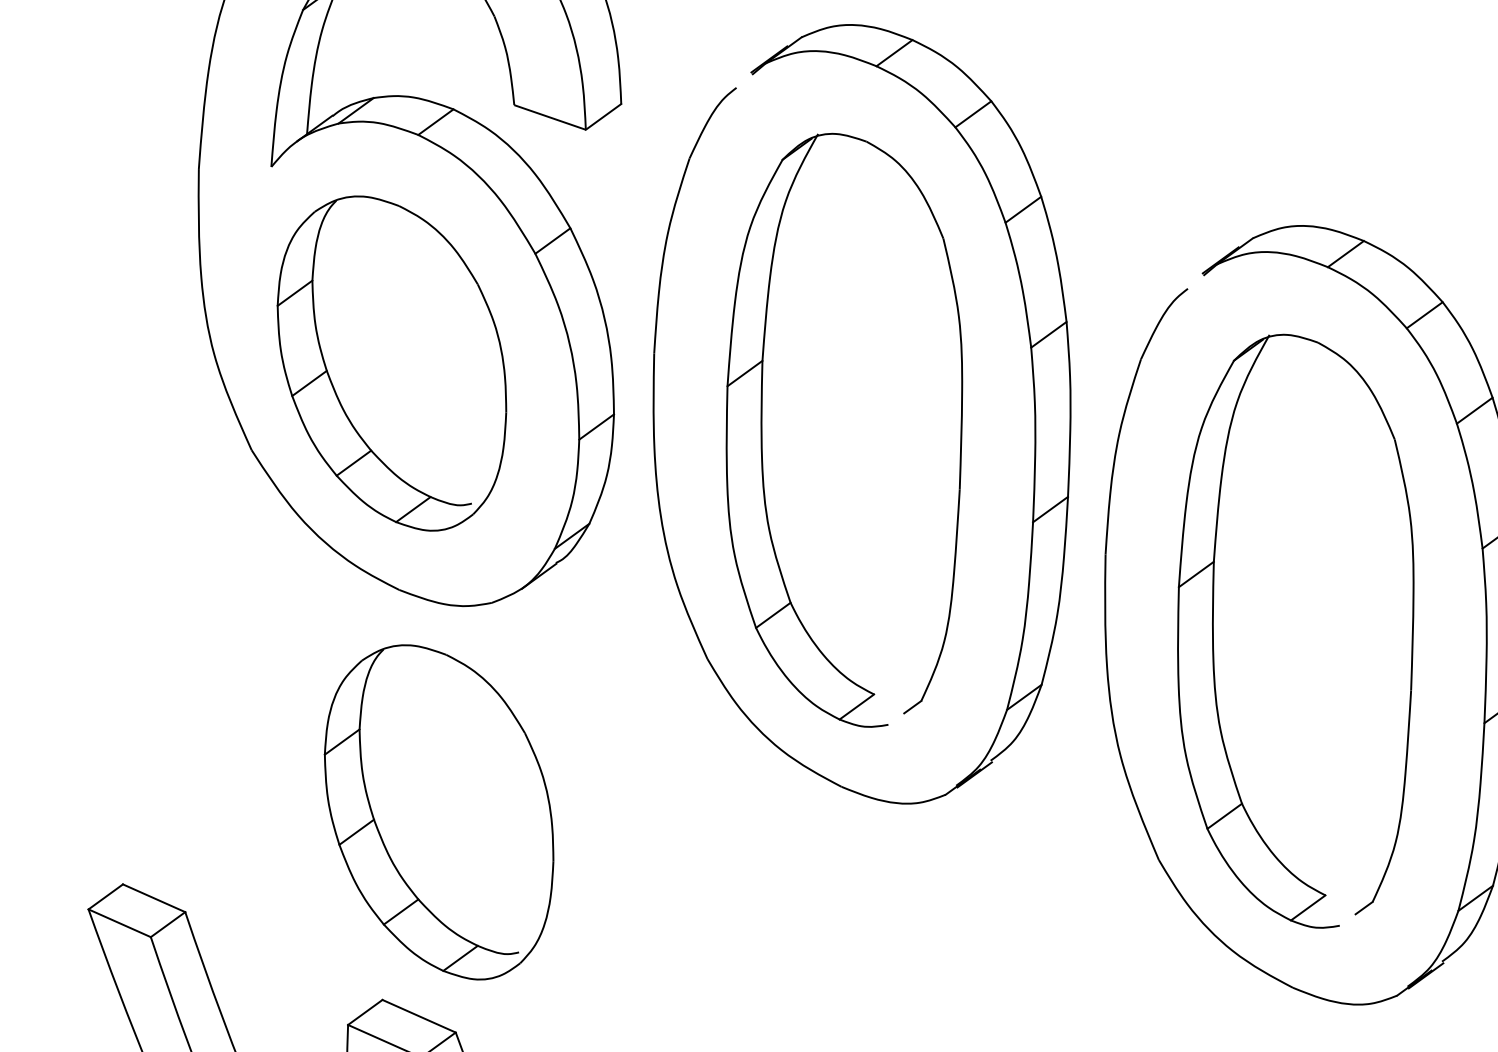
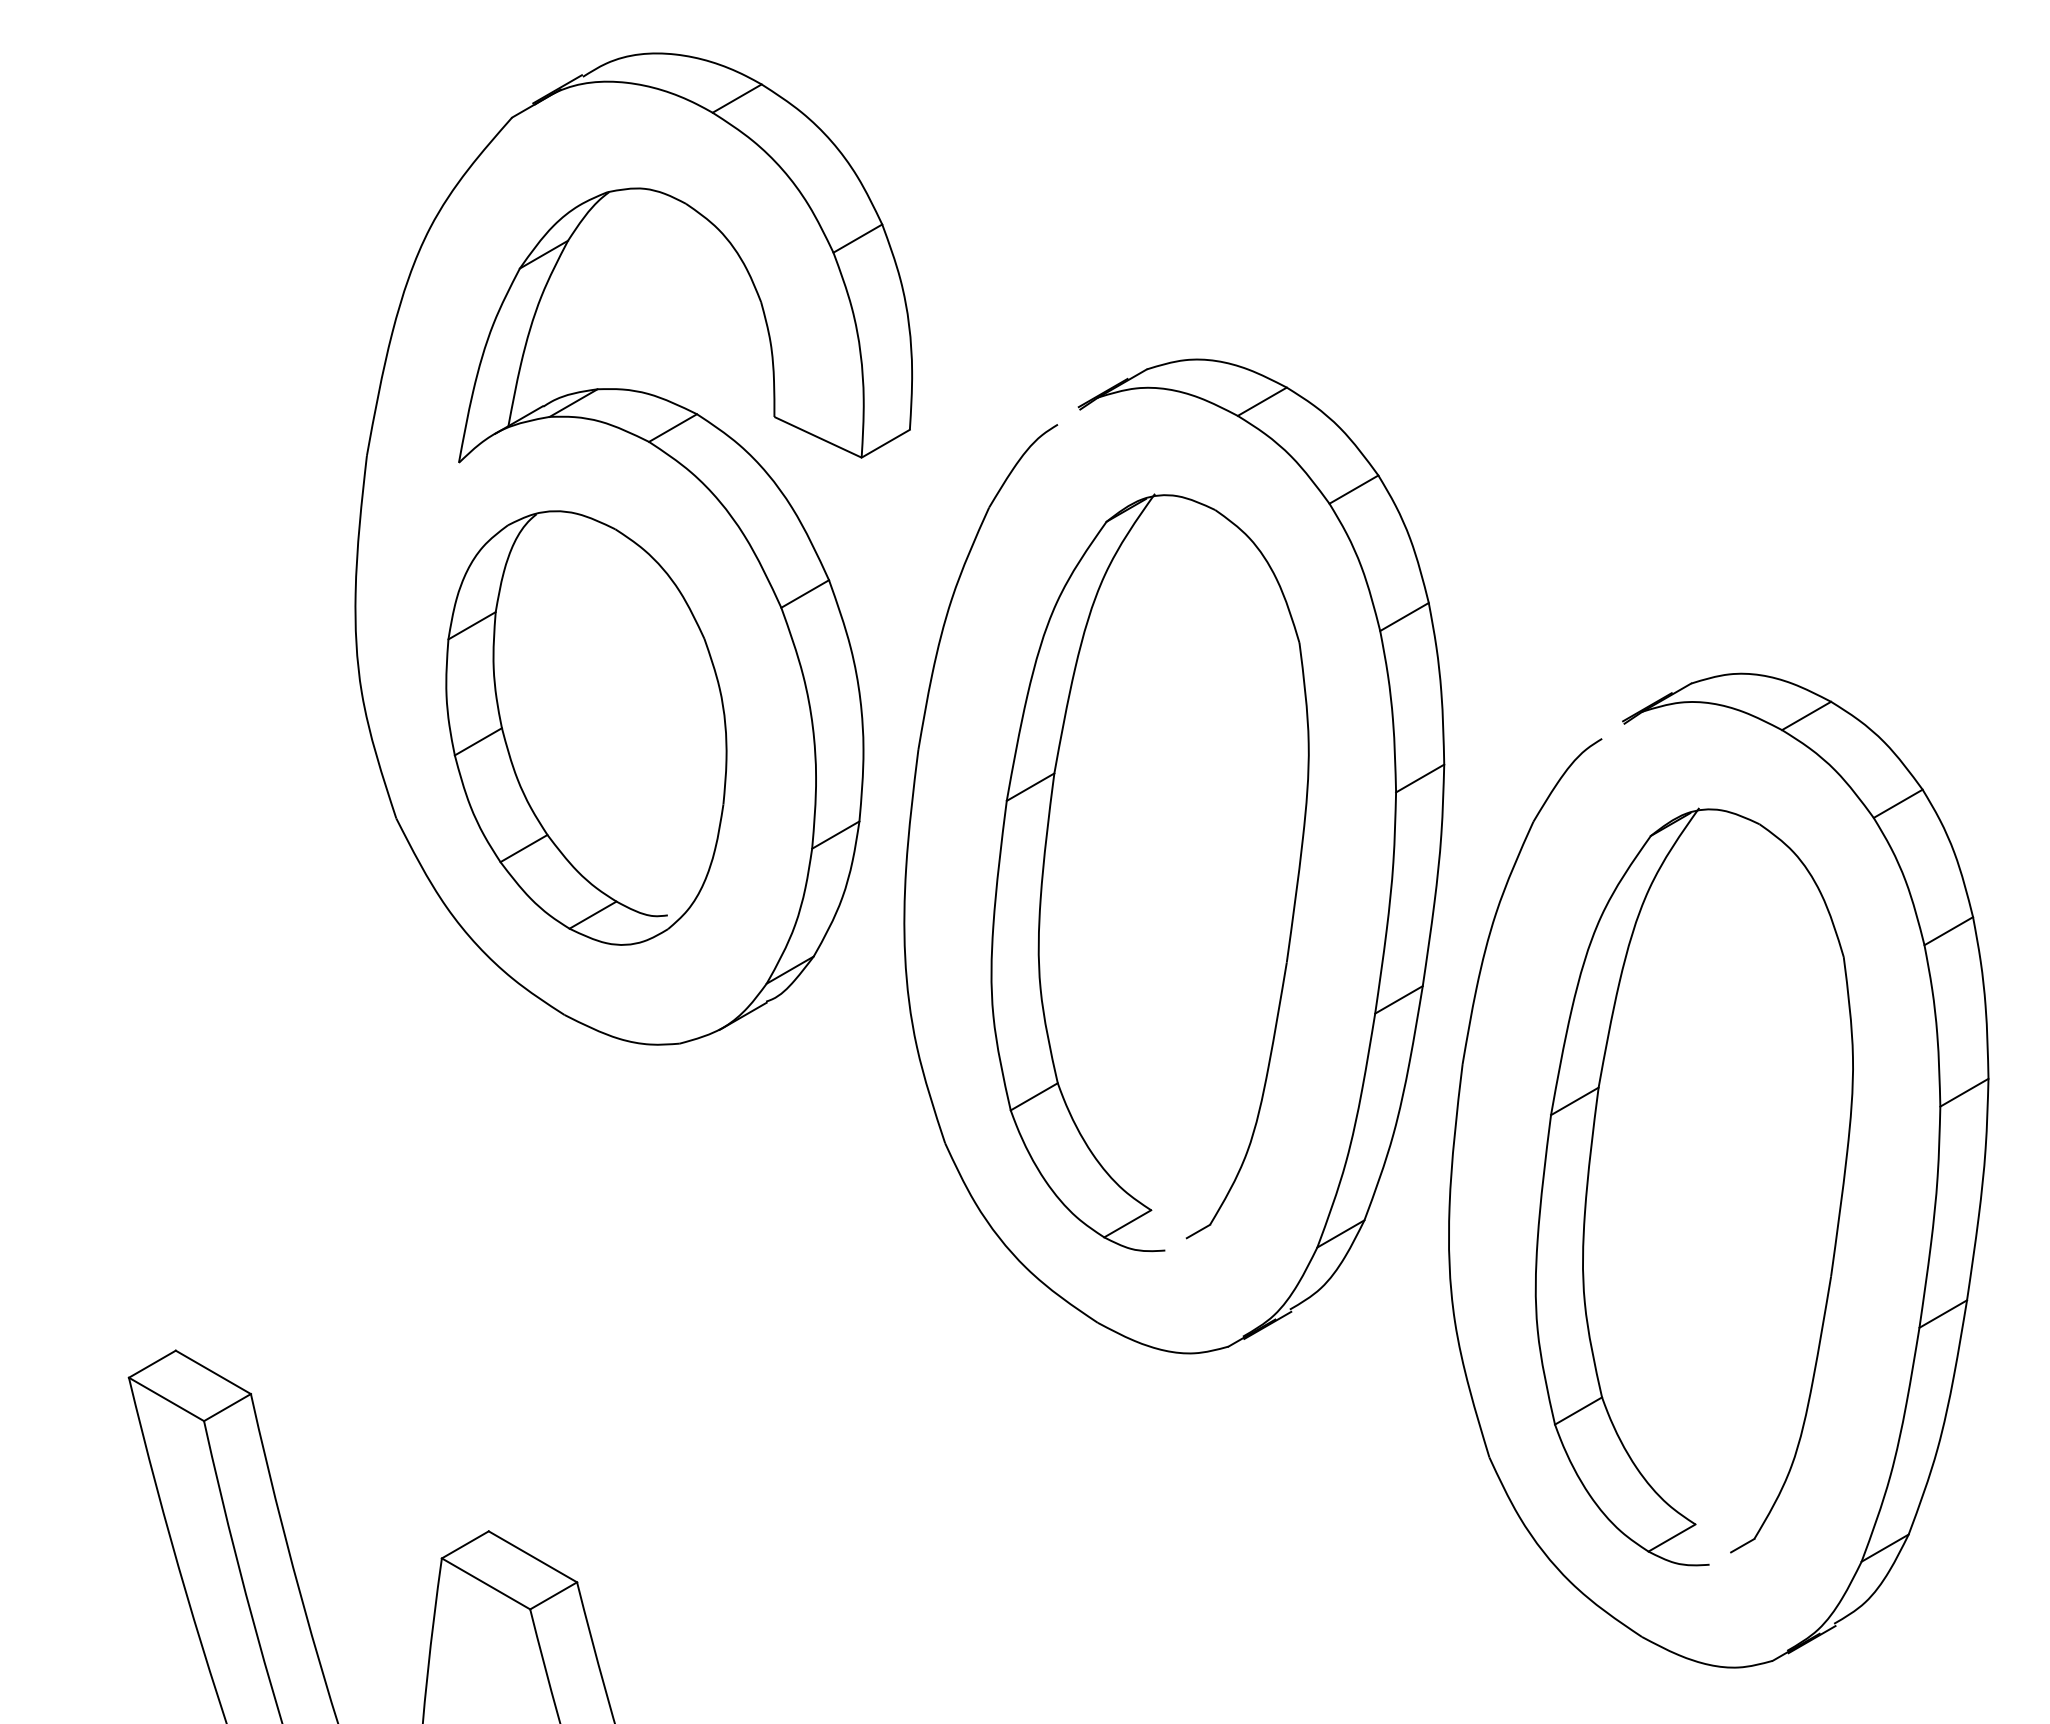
part: (440, 812) -> (586, 1301), removed

